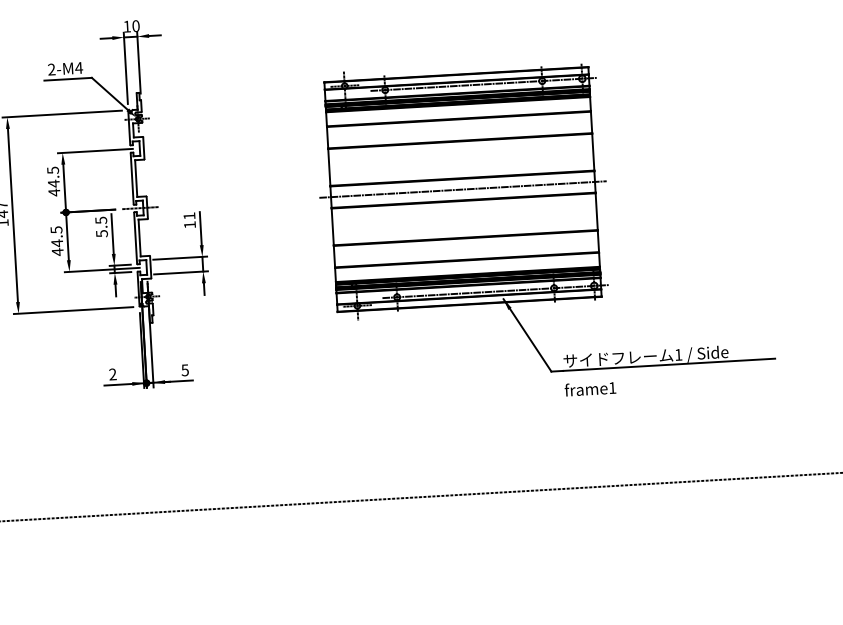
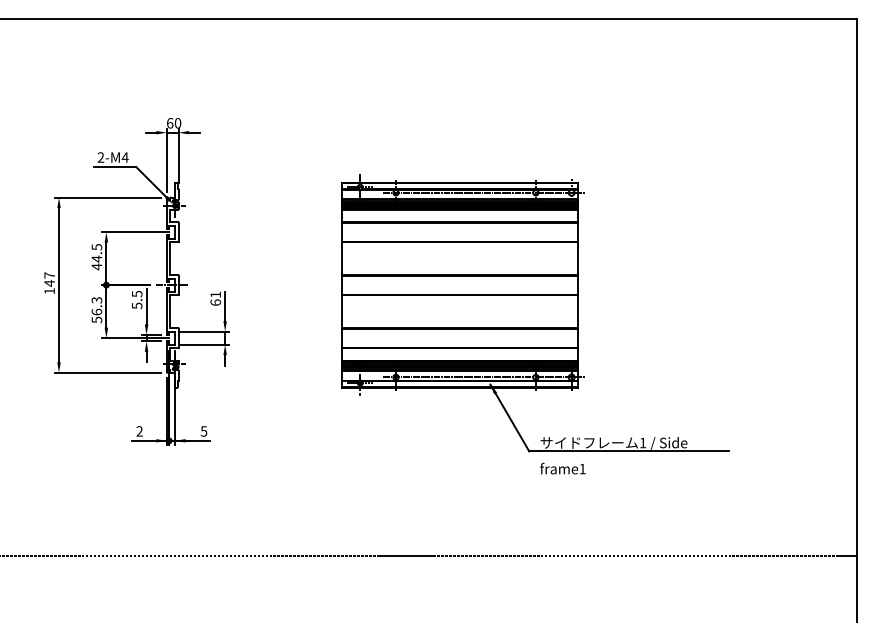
text: (127, 26) -> (170, 123), 10 -> 60
line: (463, 189) -> (460, 285), removed
text: (189, 224) -> (215, 302), 11 -> 61
text: (56, 241) -> (96, 310), 44.5 -> 56.3

